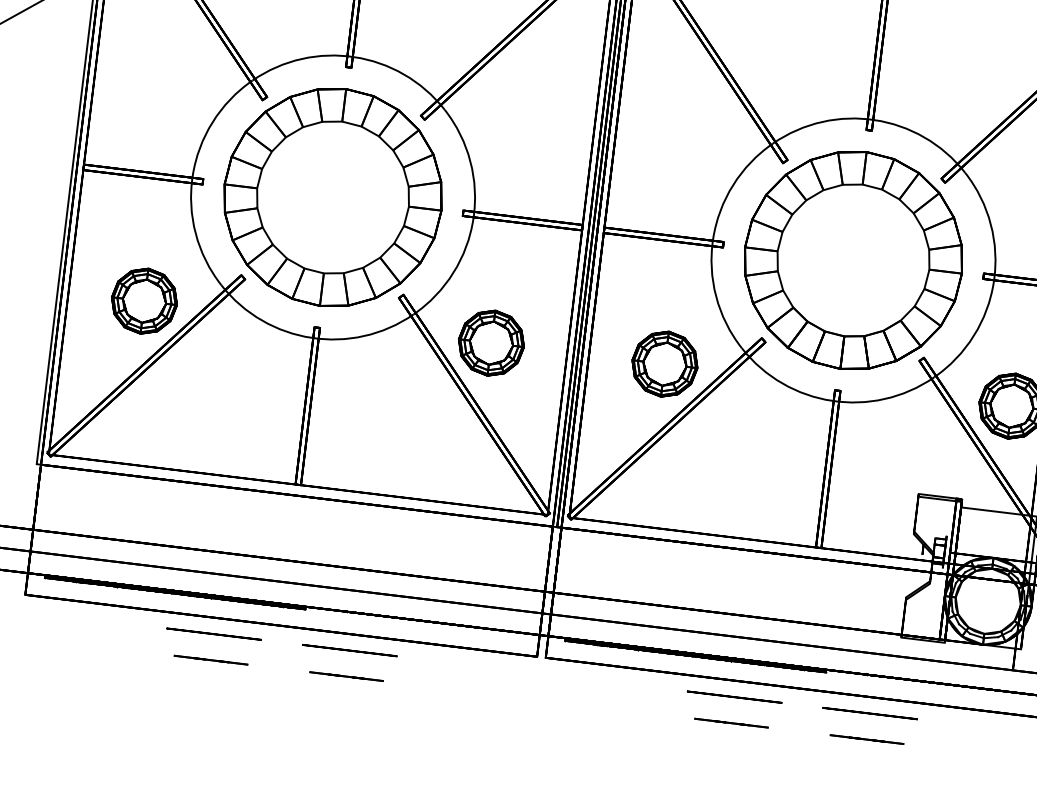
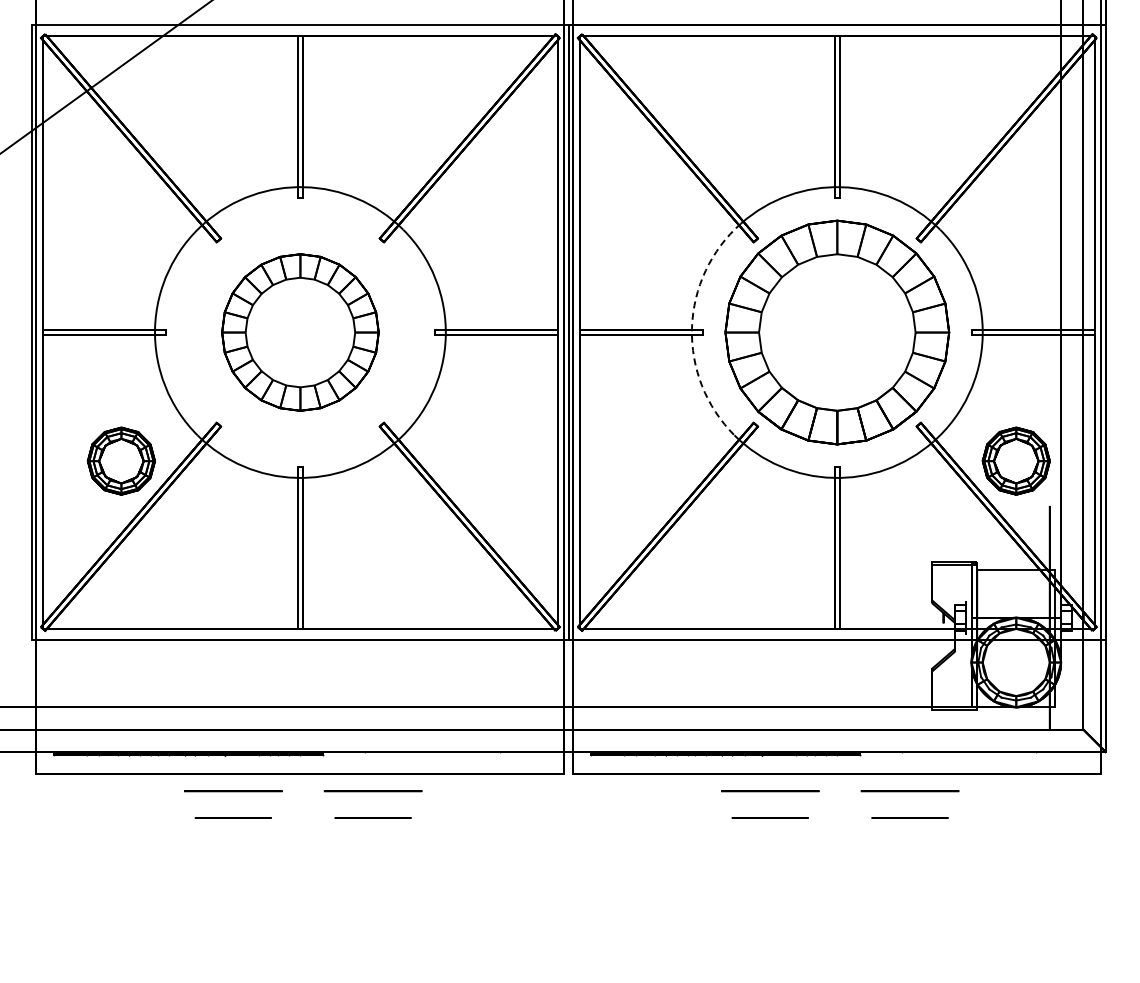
part: (333, 197) -> (300, 332), size x0.7
arc: (712, 239) -> (691, 328), solid -> dashed
part: (490, 342) -> (478, 460), removed
part: (664, 363) -> (657, 460), removed

